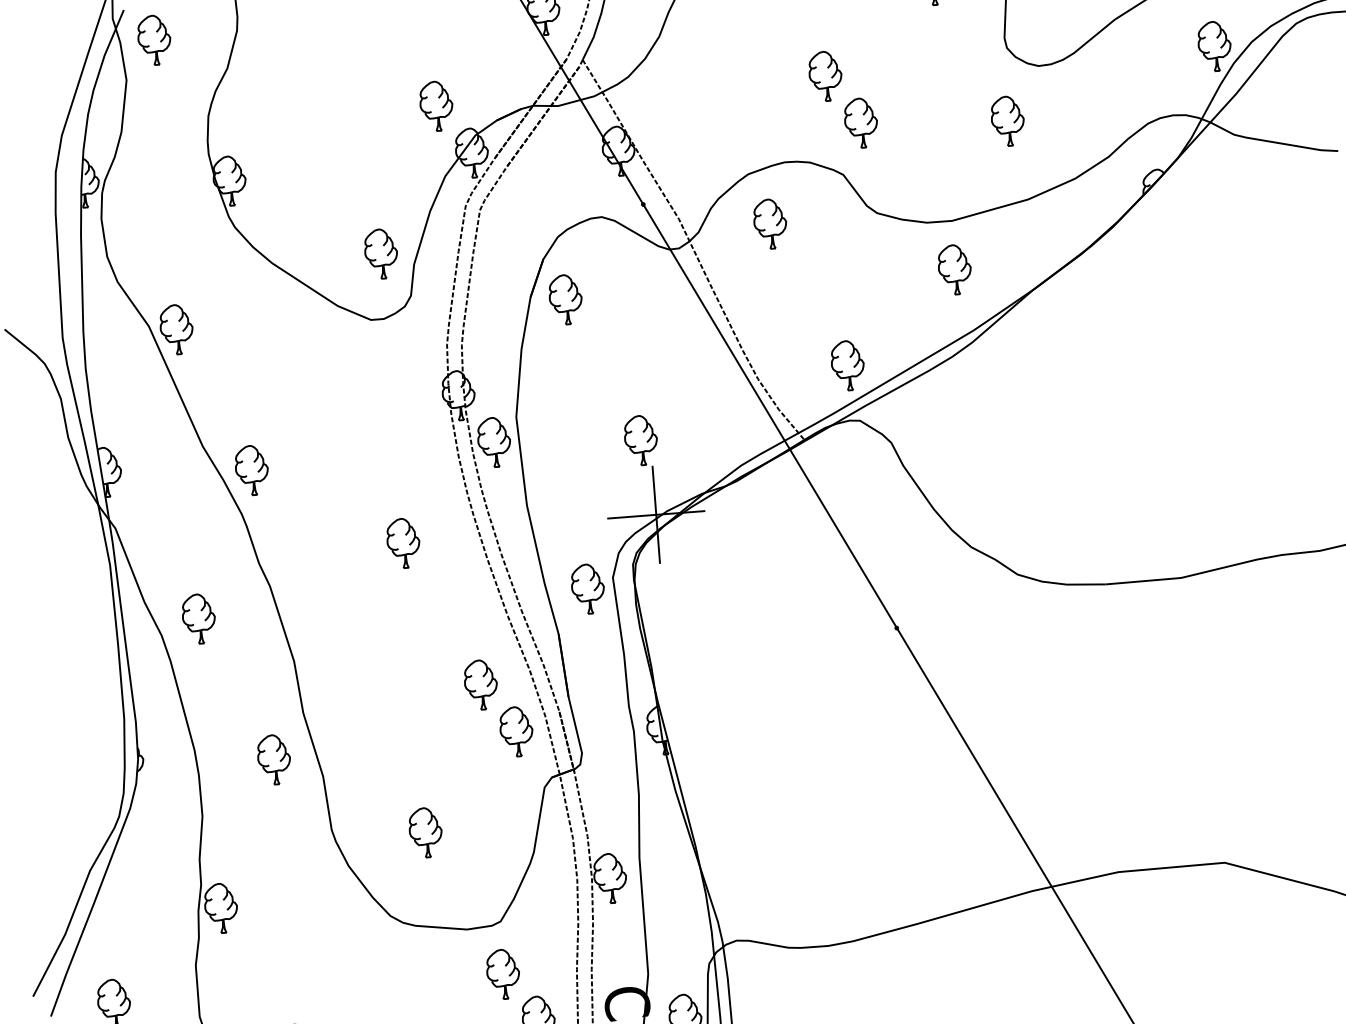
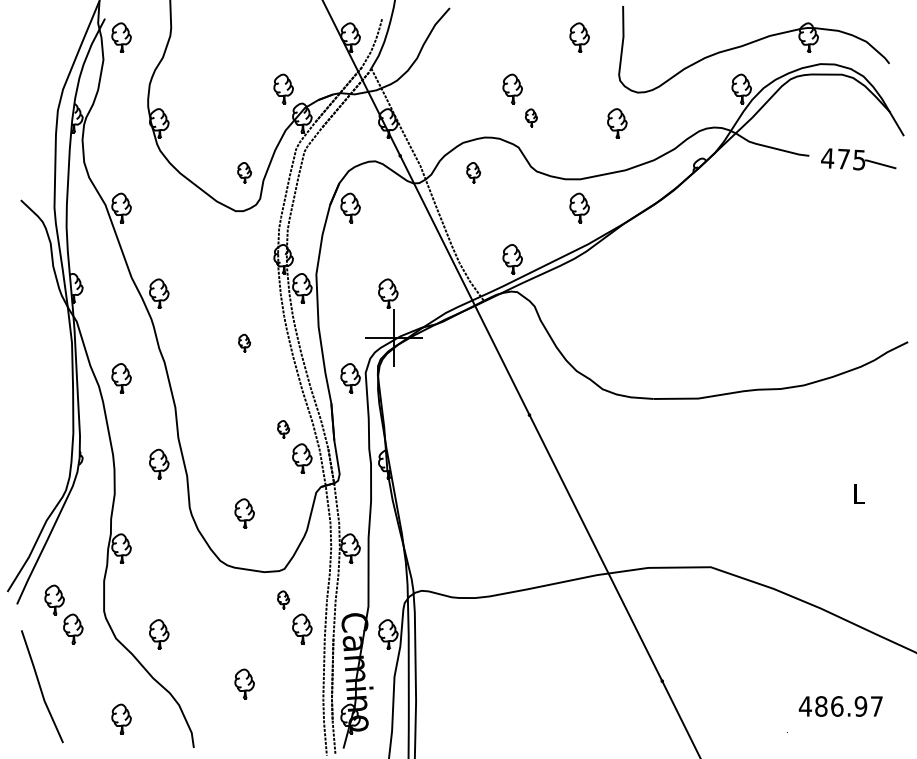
part: (861, 122) -> (531, 117), size x0.6
part: (769, 223) -> (473, 172), size x0.7
part: (380, 253) -> (244, 172), size x0.7
part: (403, 543) -> (244, 343), size x0.6
part: (480, 684) -> (283, 429), size x0.6
part: (502, 973) -> (283, 599), size x0.6

